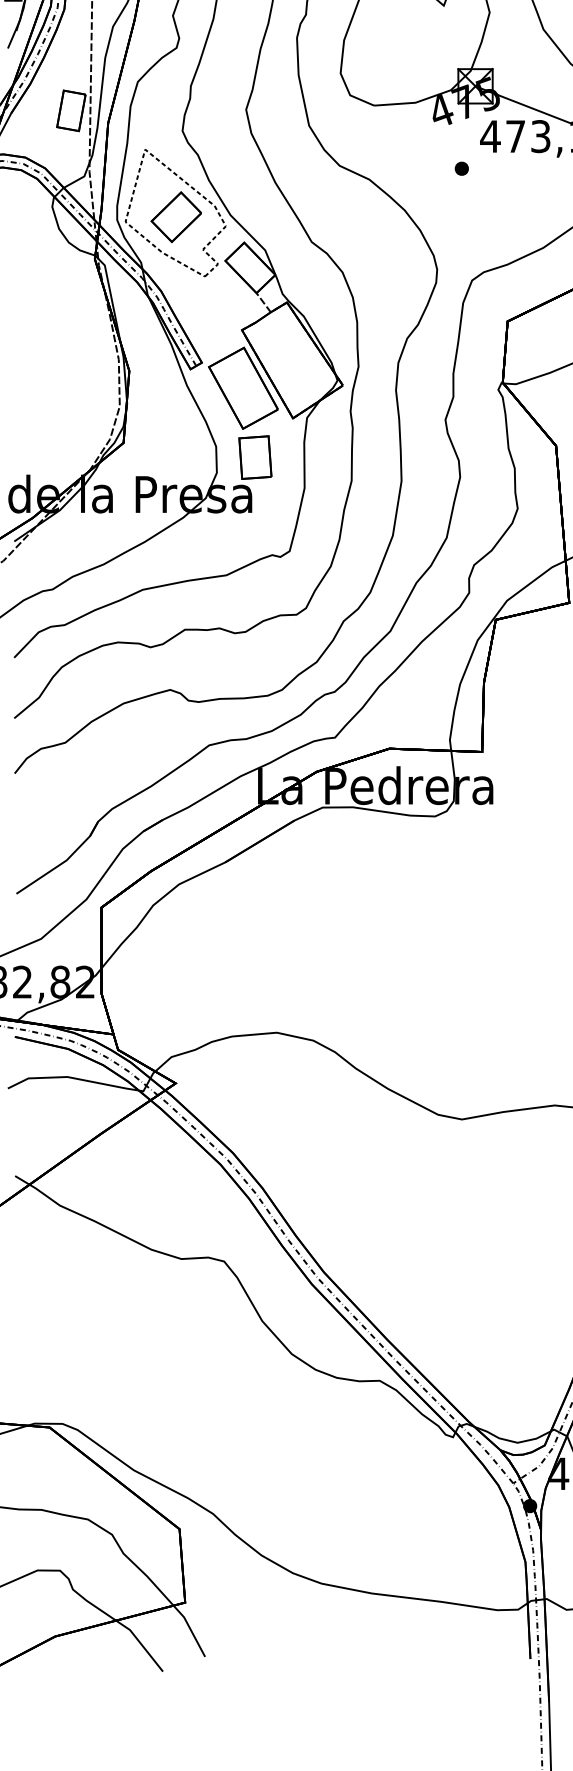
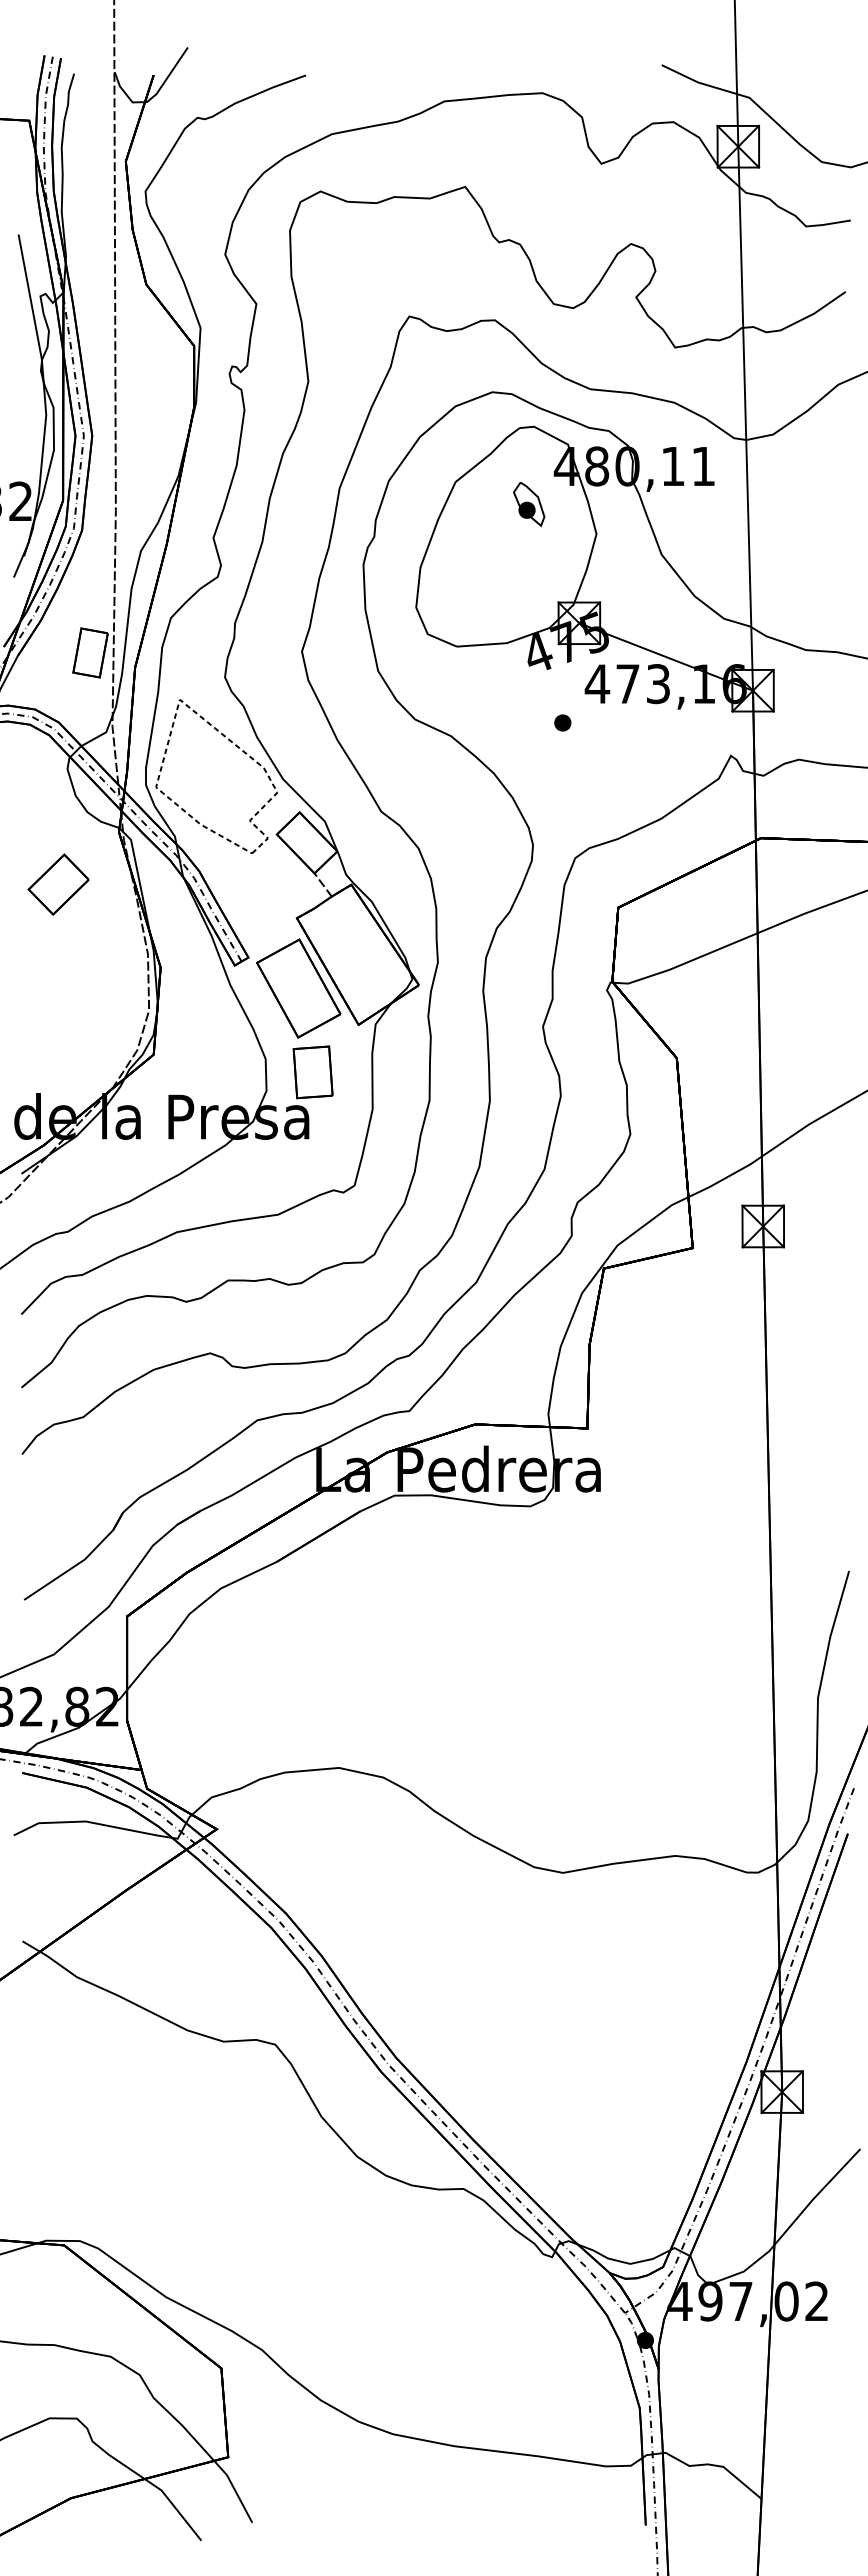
part: (176, 217) -> (58, 884), moved

